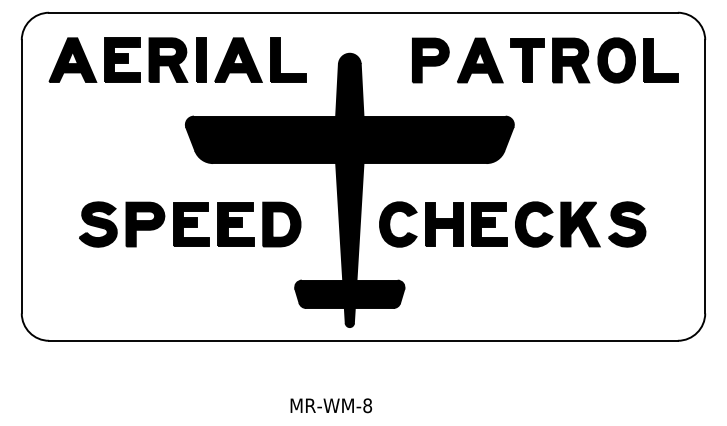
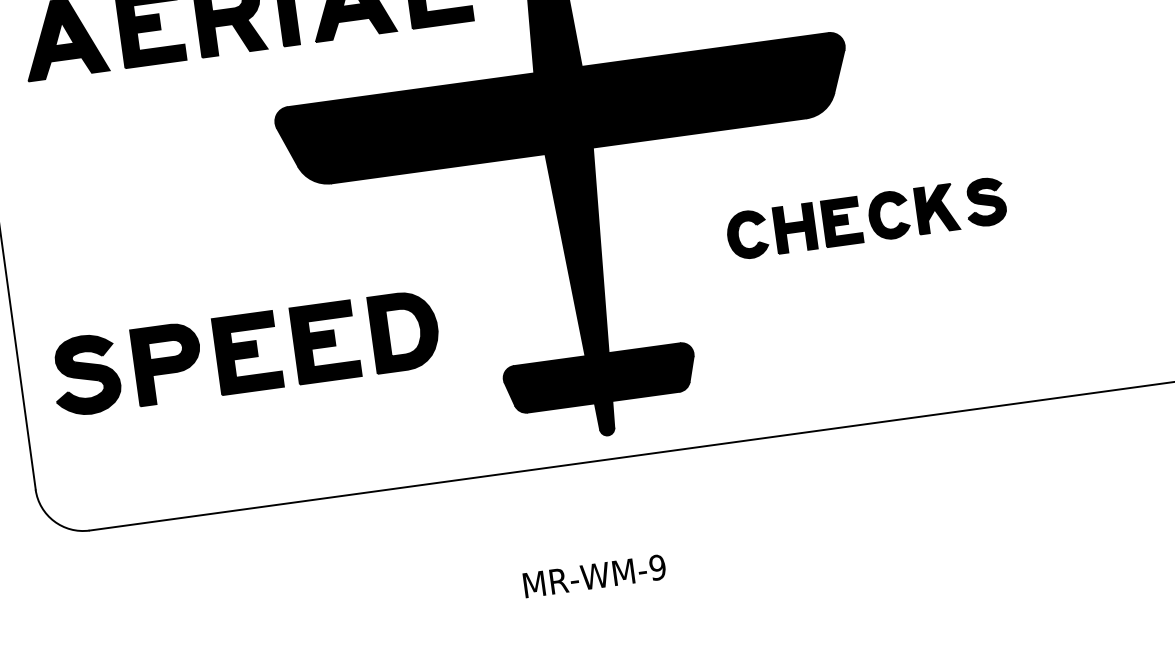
part: (190, 224) -> (246, 353), moved
part: (512, 224) -> (865, 218), size x0.6
text: (367, 405) -> (657, 567), MR-WM-8 -> MR-WM-9

